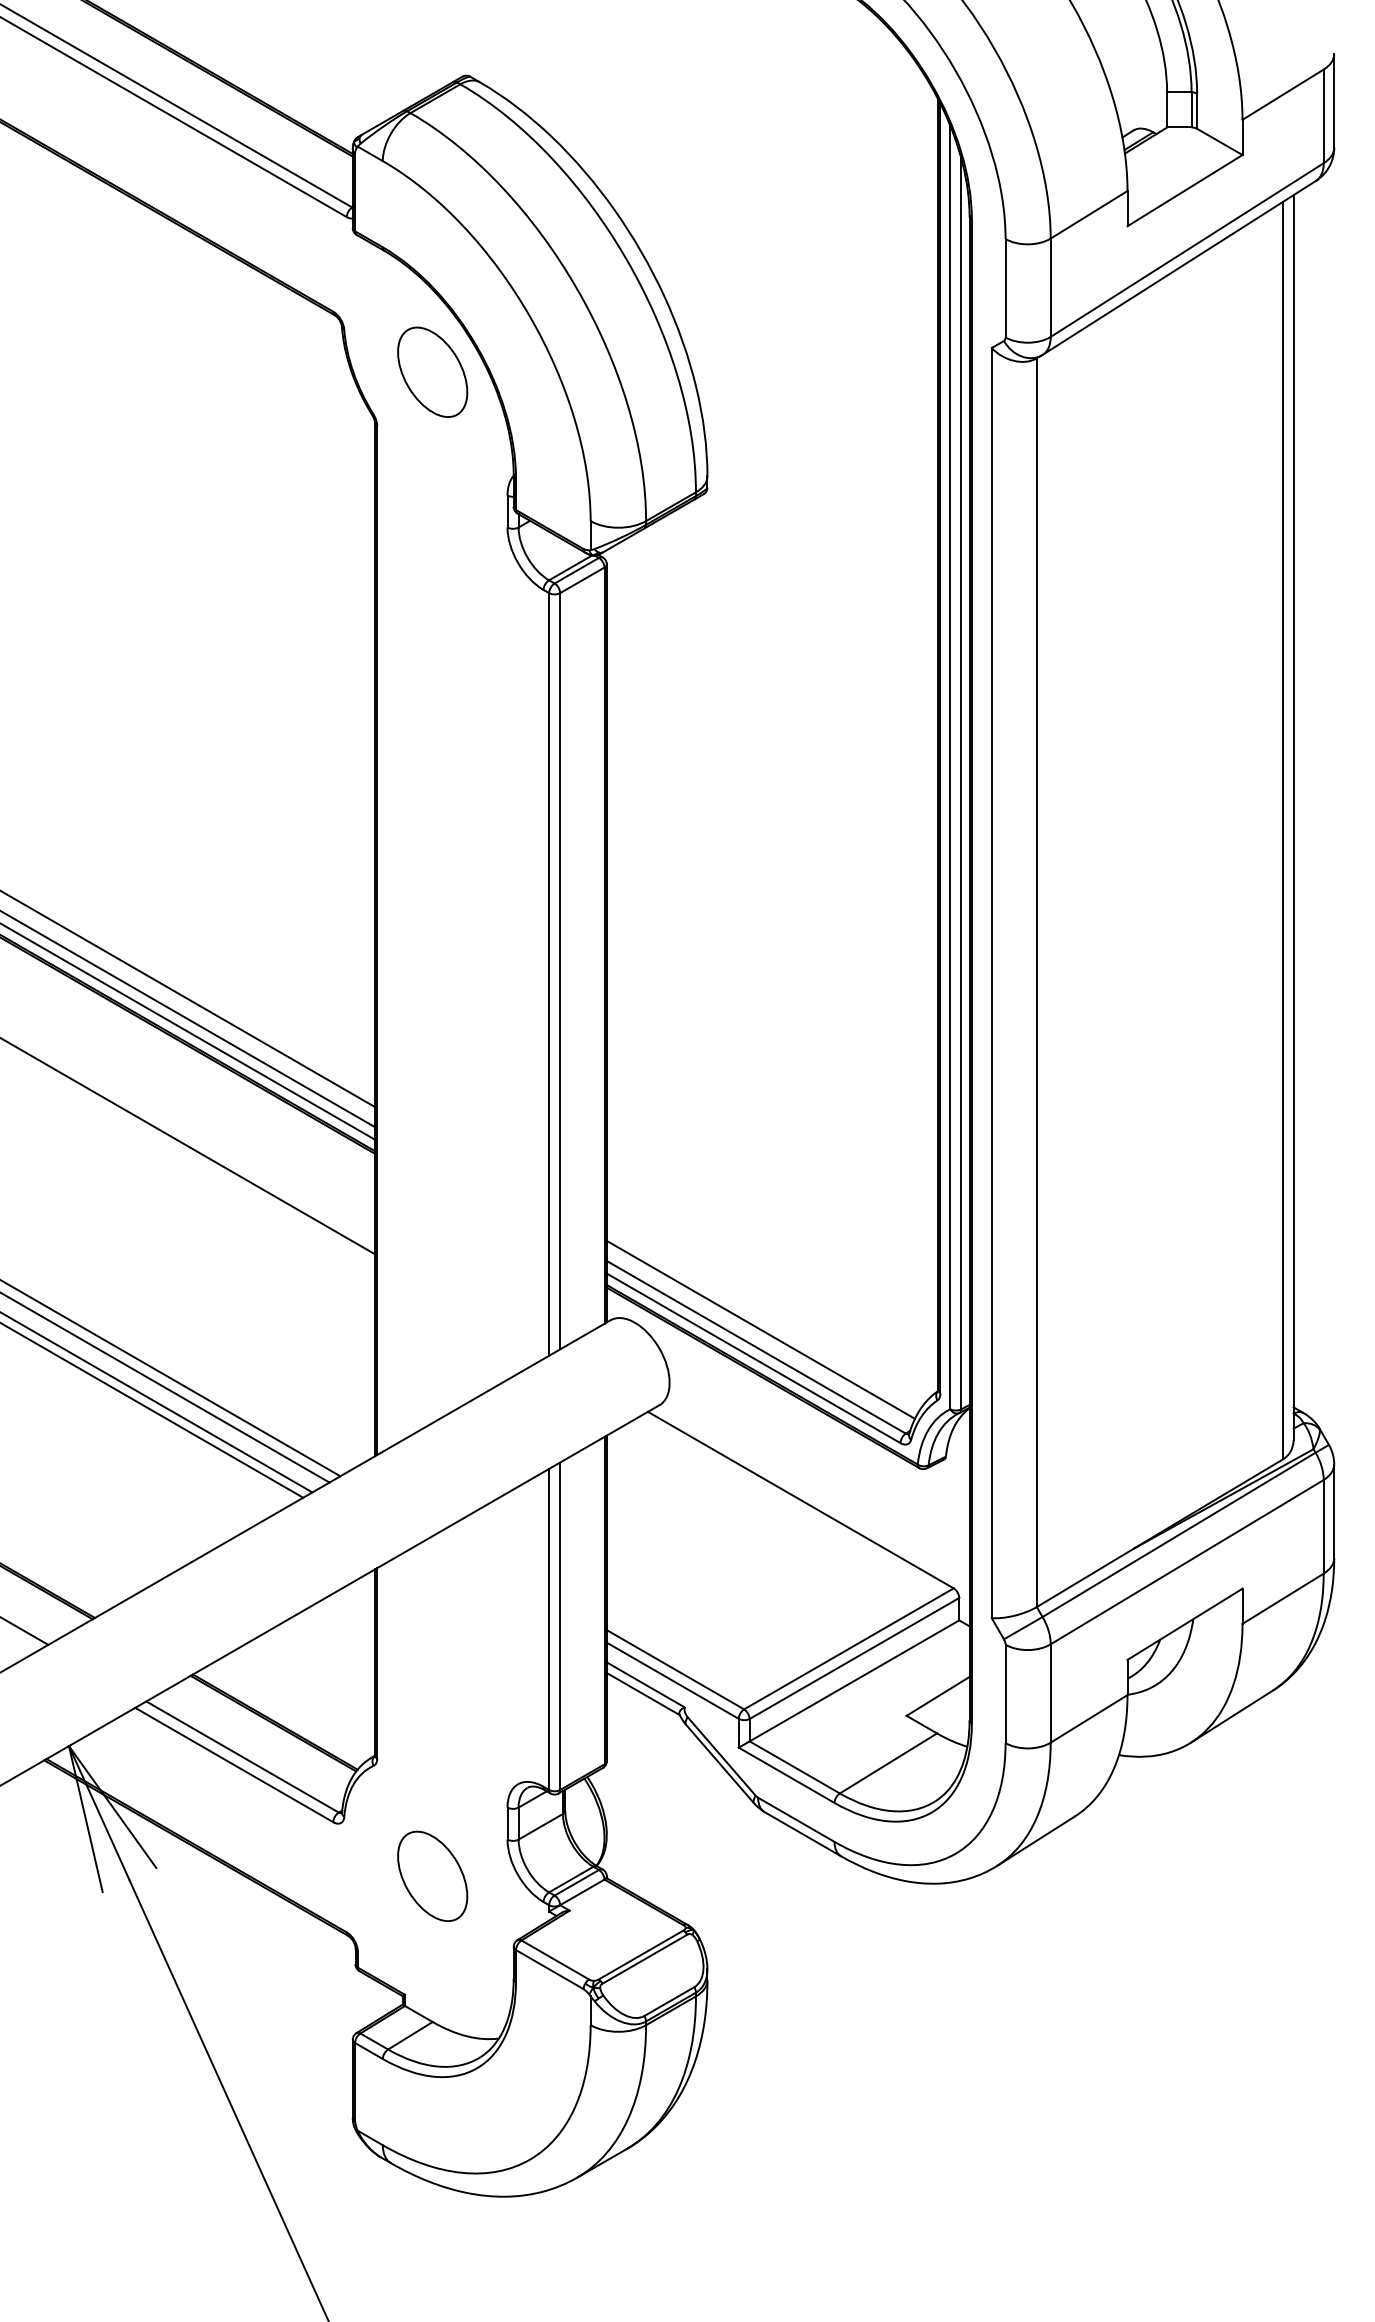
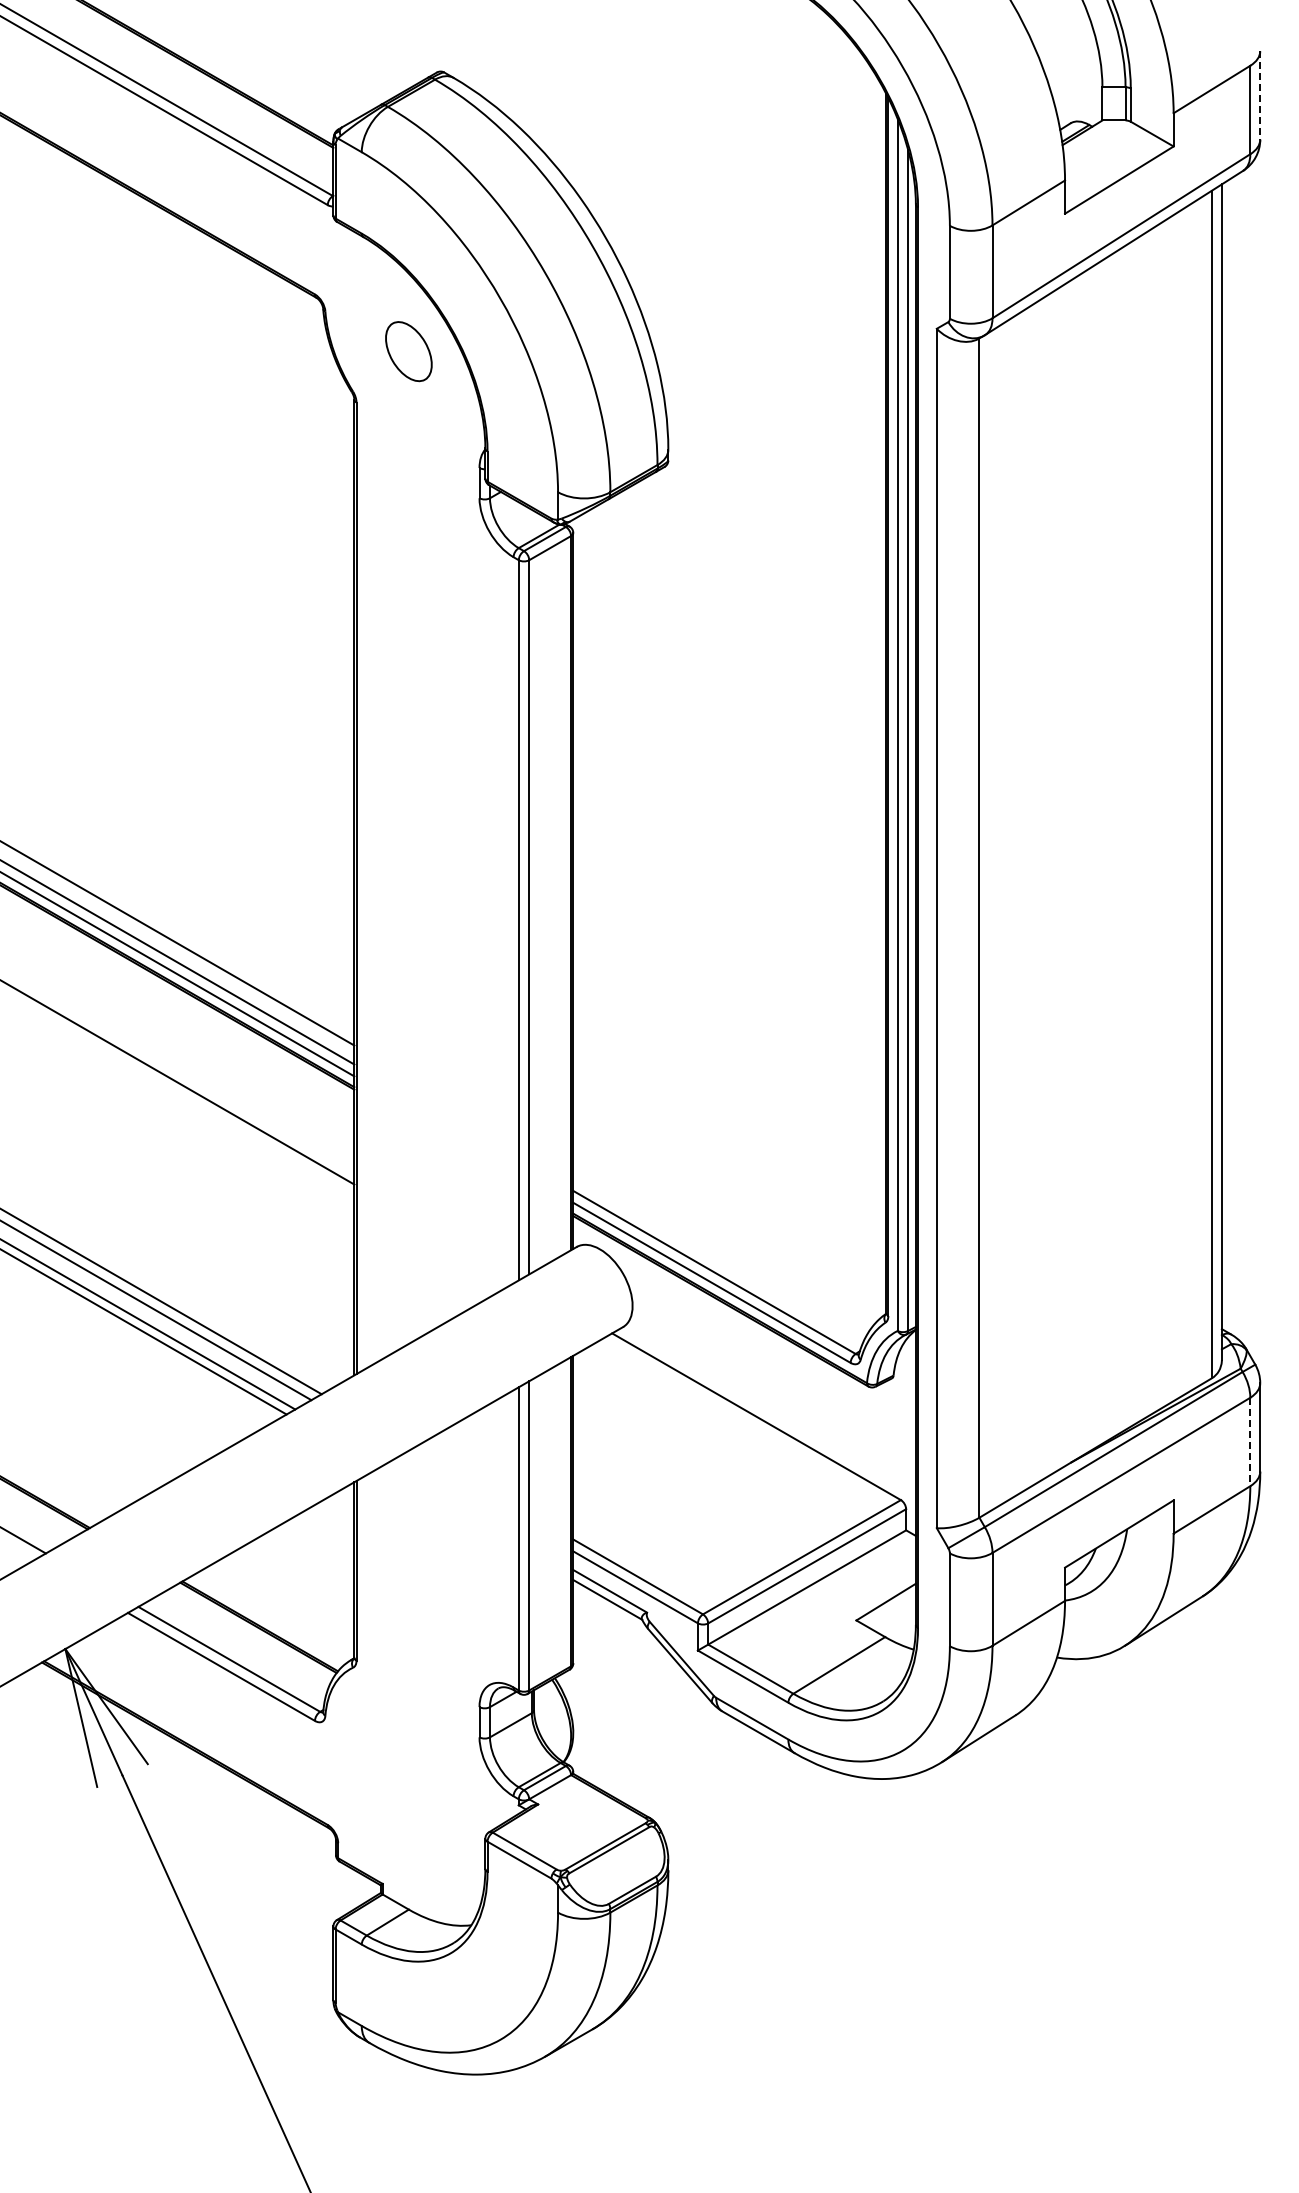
line: (1334, 101) -> (1260, 95), solid -> dashed
part: (432, 372) -> (408, 351), size x0.7
line: (760, 1329) -> (718, 1255), removed
line: (1323, 1527) -> (1250, 1442), solid -> dashed
part: (432, 1876) -> (408, 1772), removed

